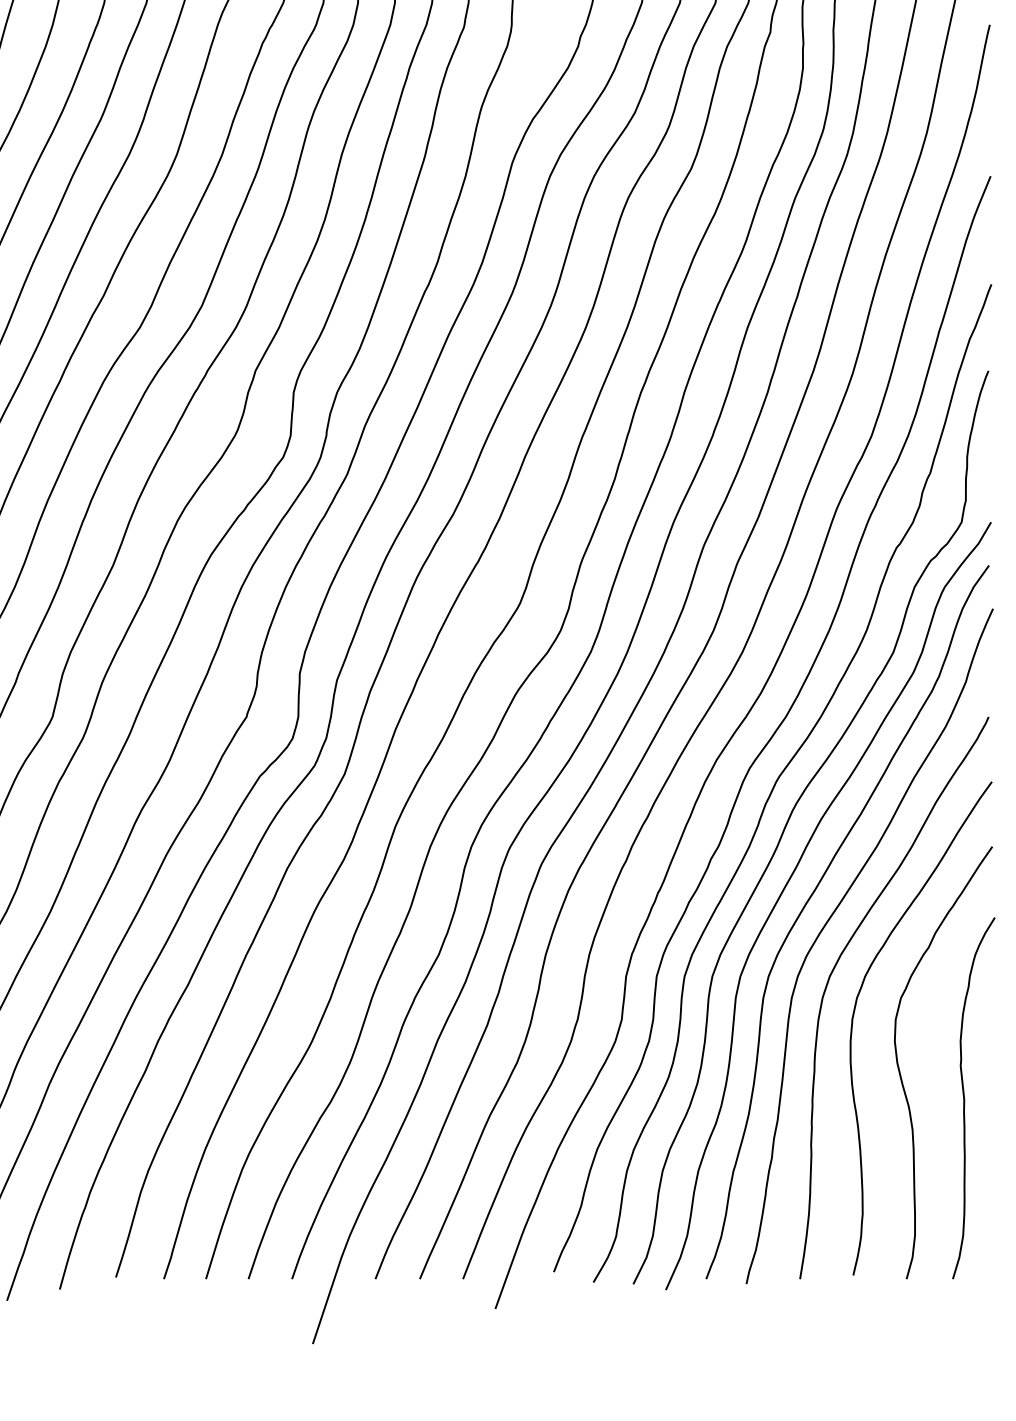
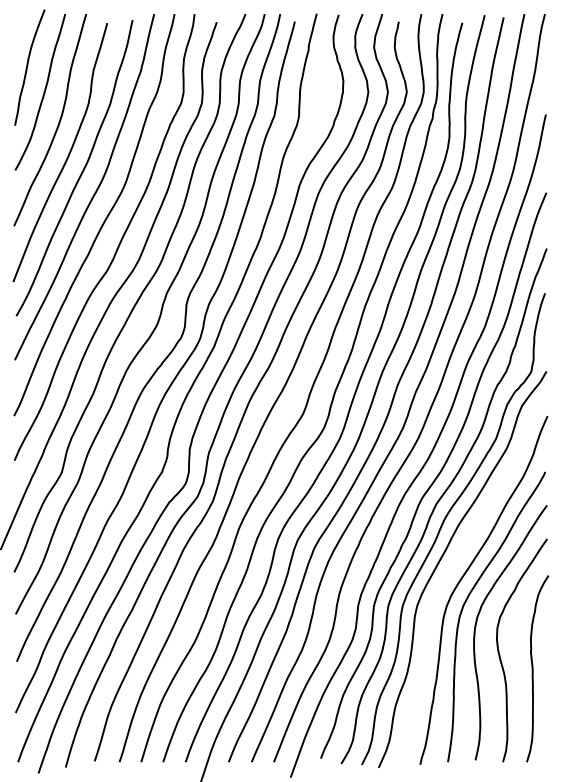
curve: (812, 898) -> (454, 565), removed

